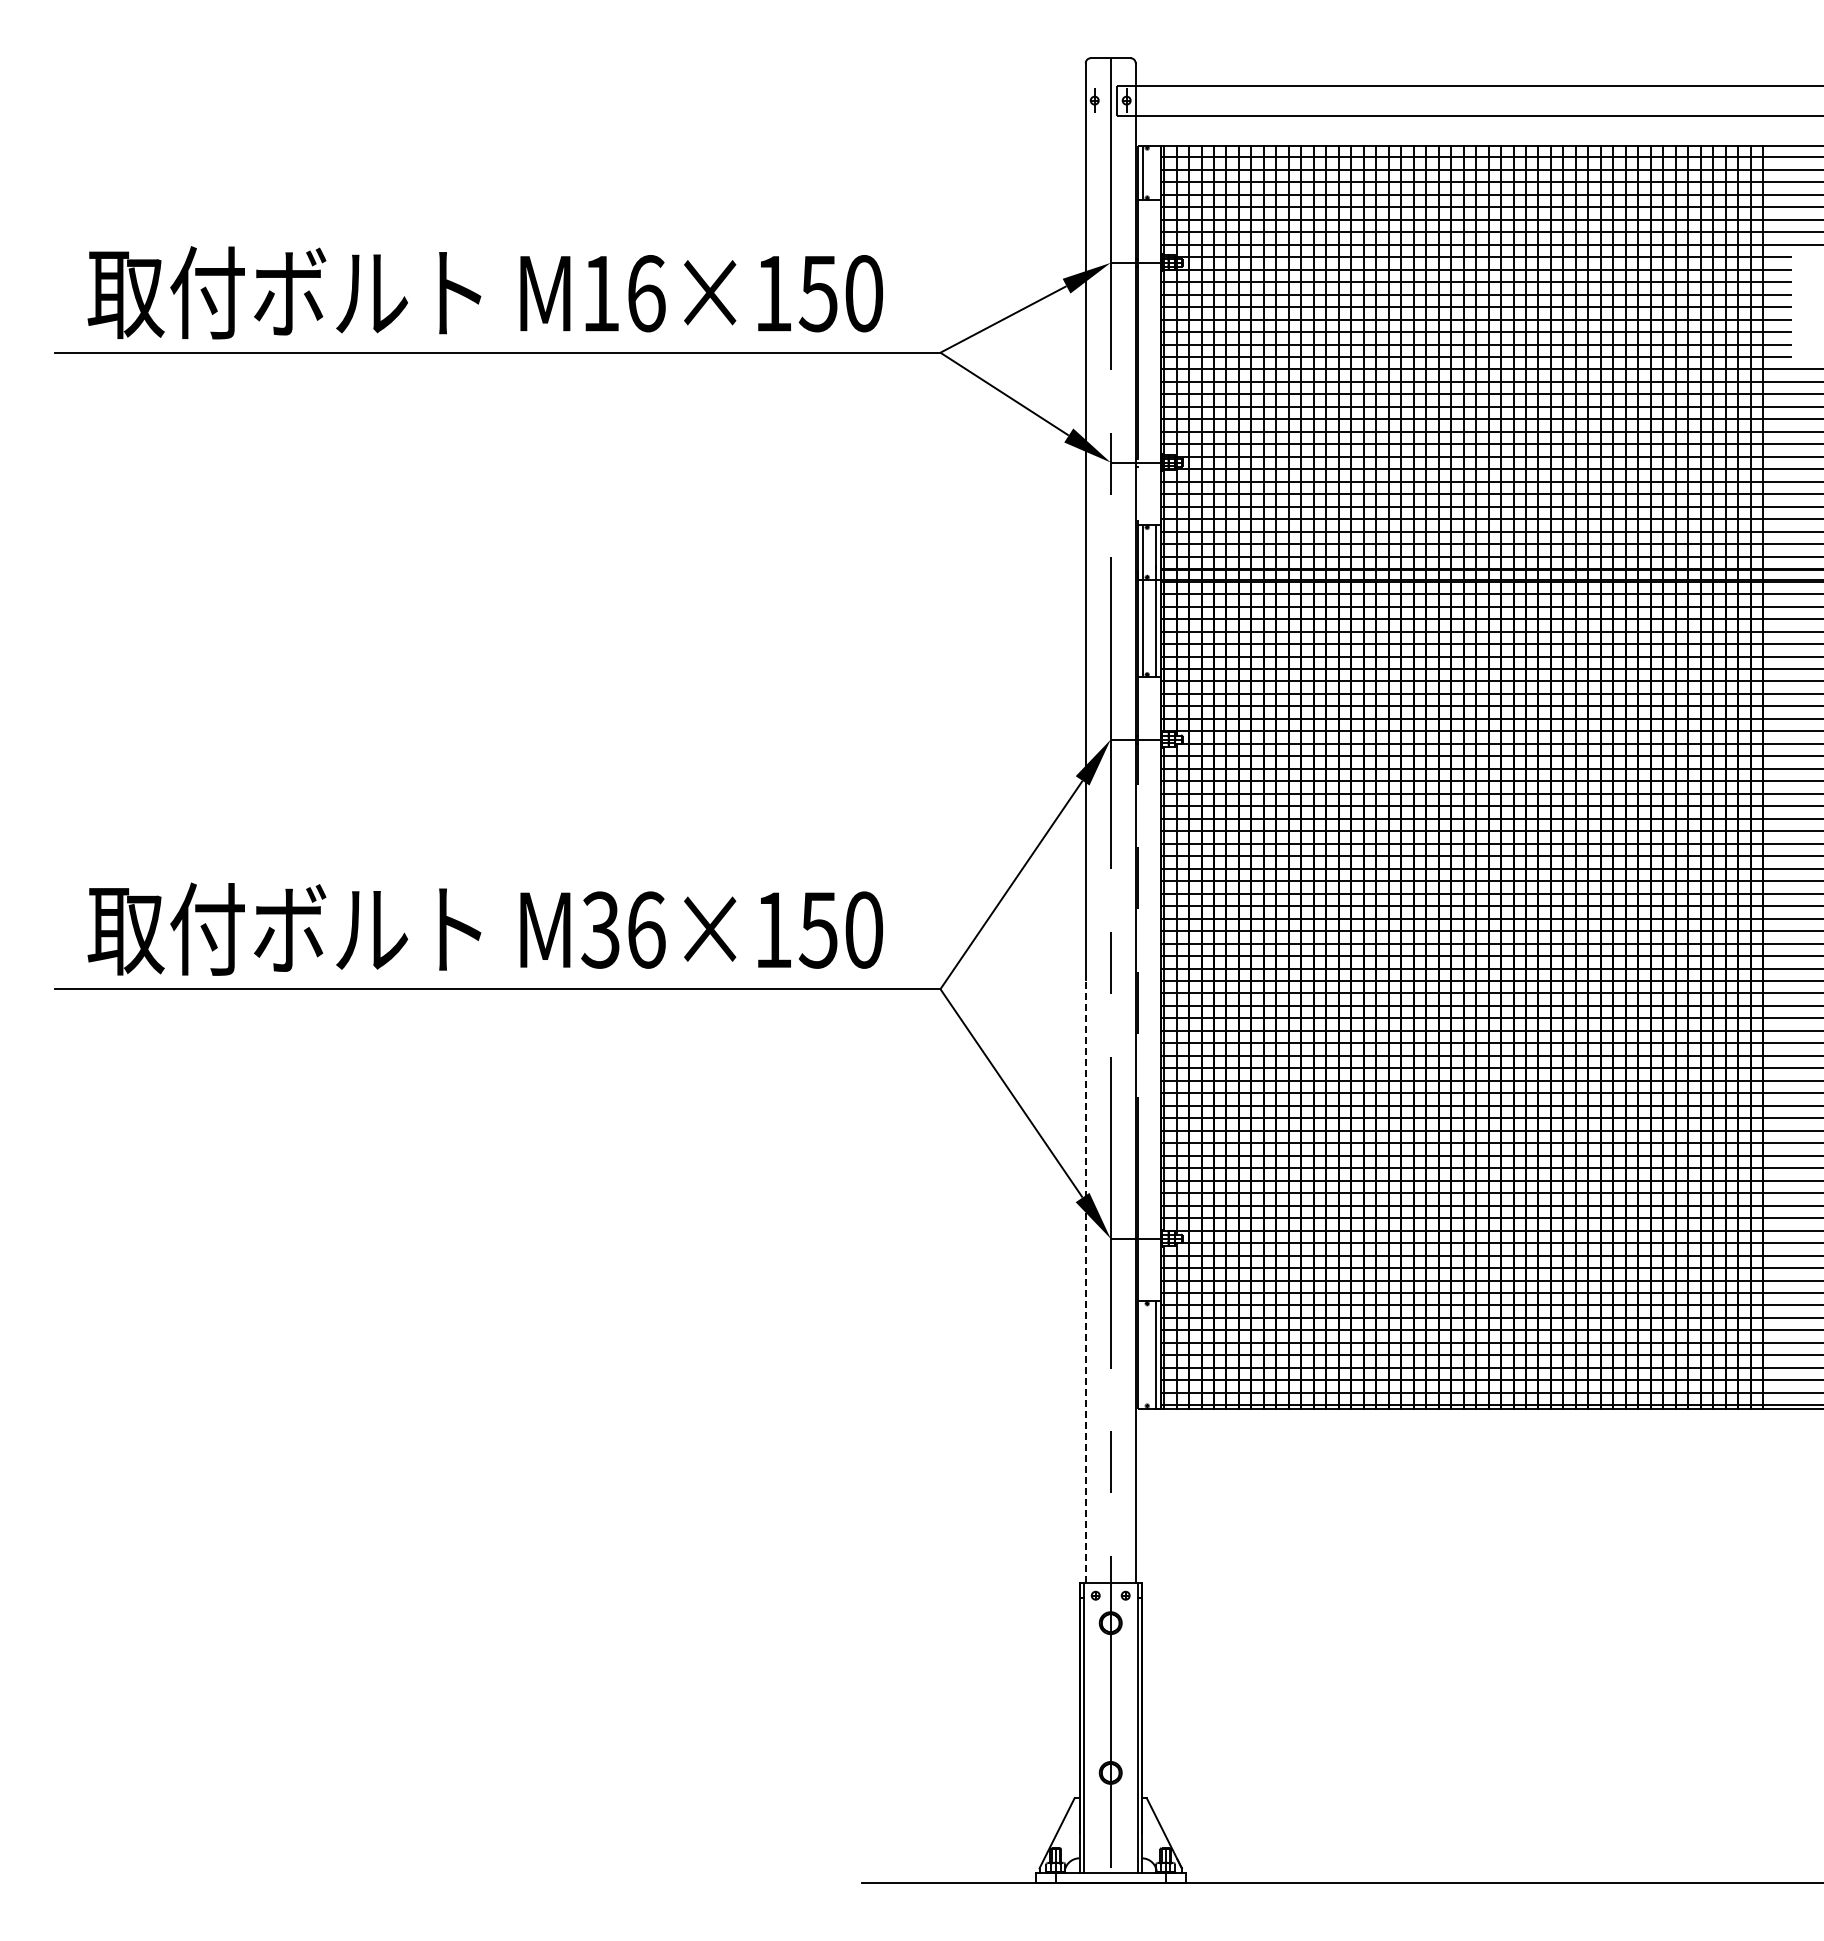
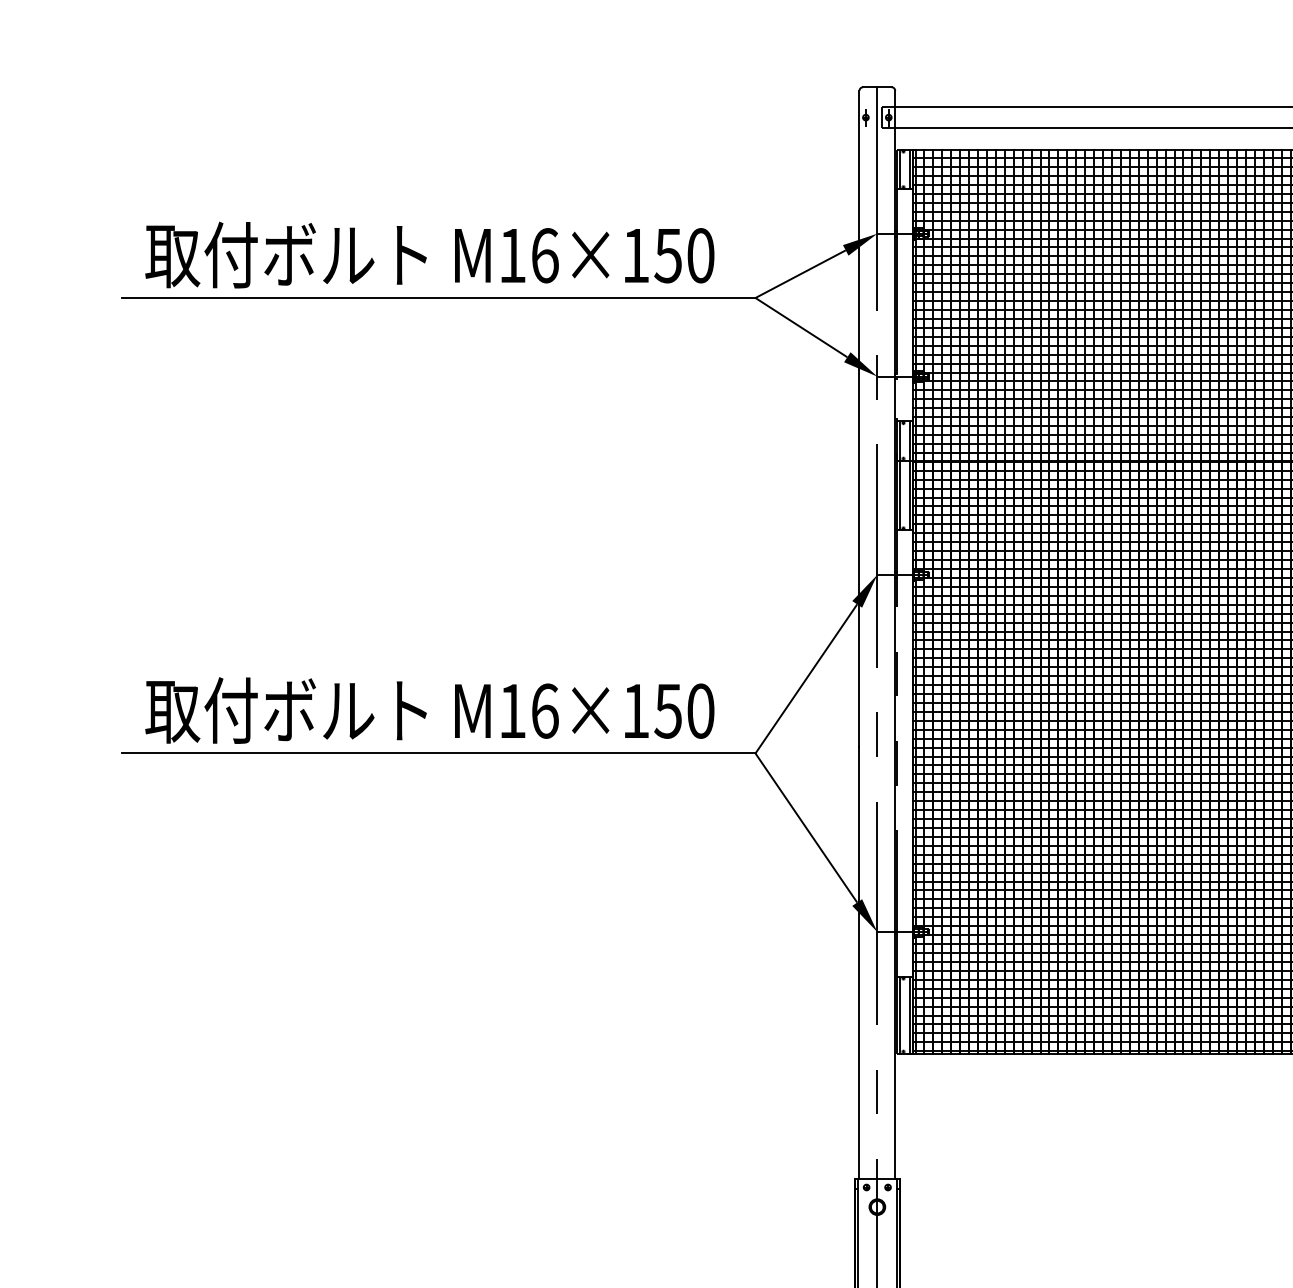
line: (1155, 172) -> (909, 169), added
text: (600, 929) -> (512, 710), M36×150 -> M16×150
line: (1085, 1281) -> (859, 962), dashed -> solid
line: (1142, 1354) -> (900, 1014), added

